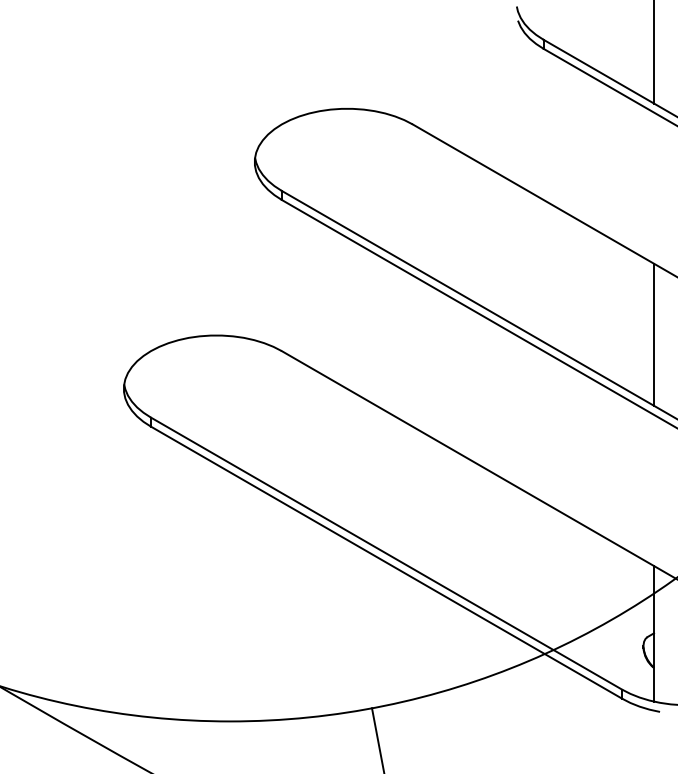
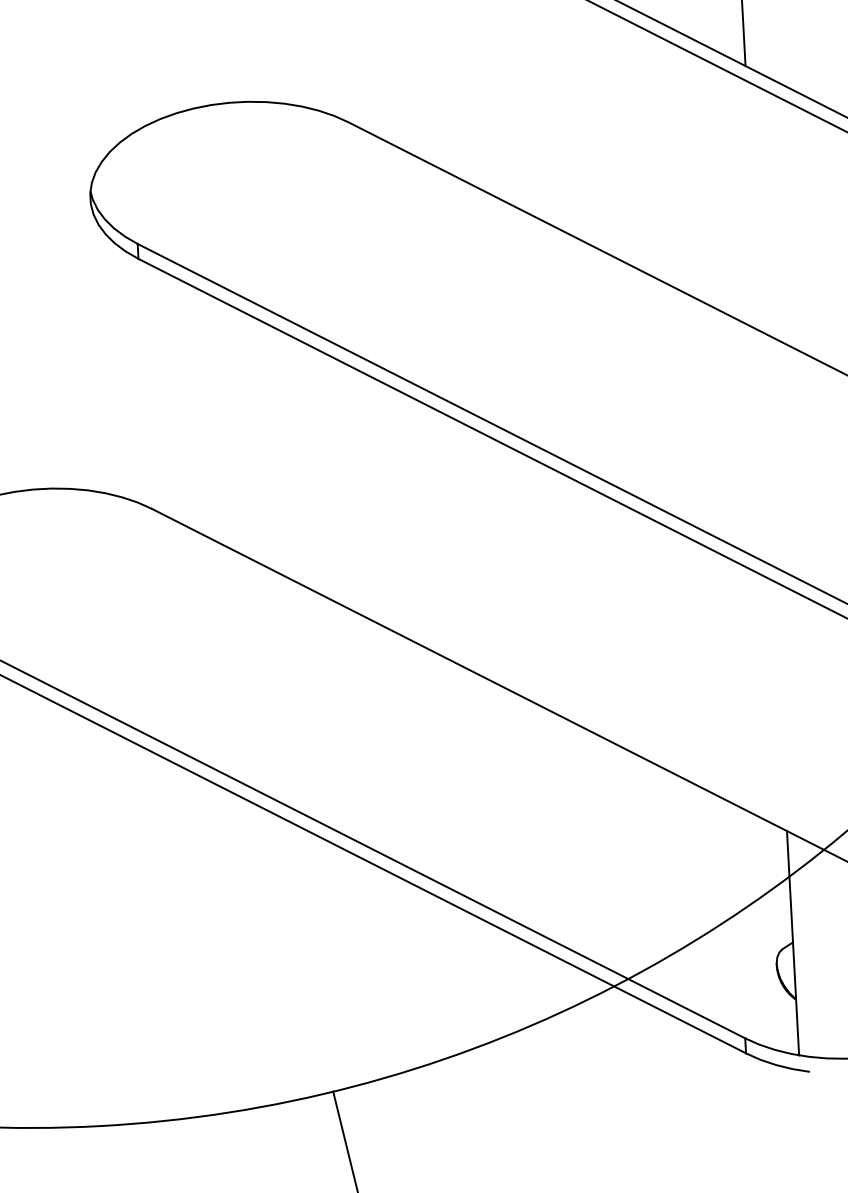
line: (654, 334) -> (767, 448), removed

